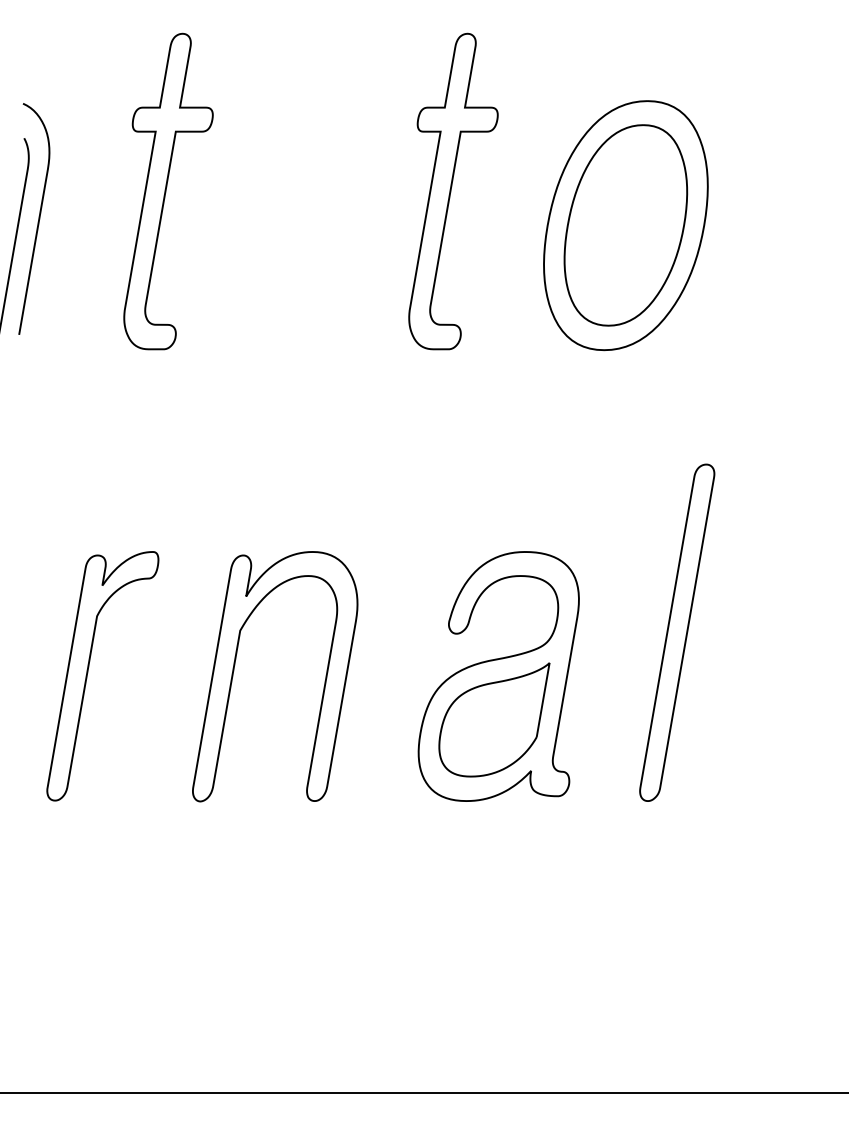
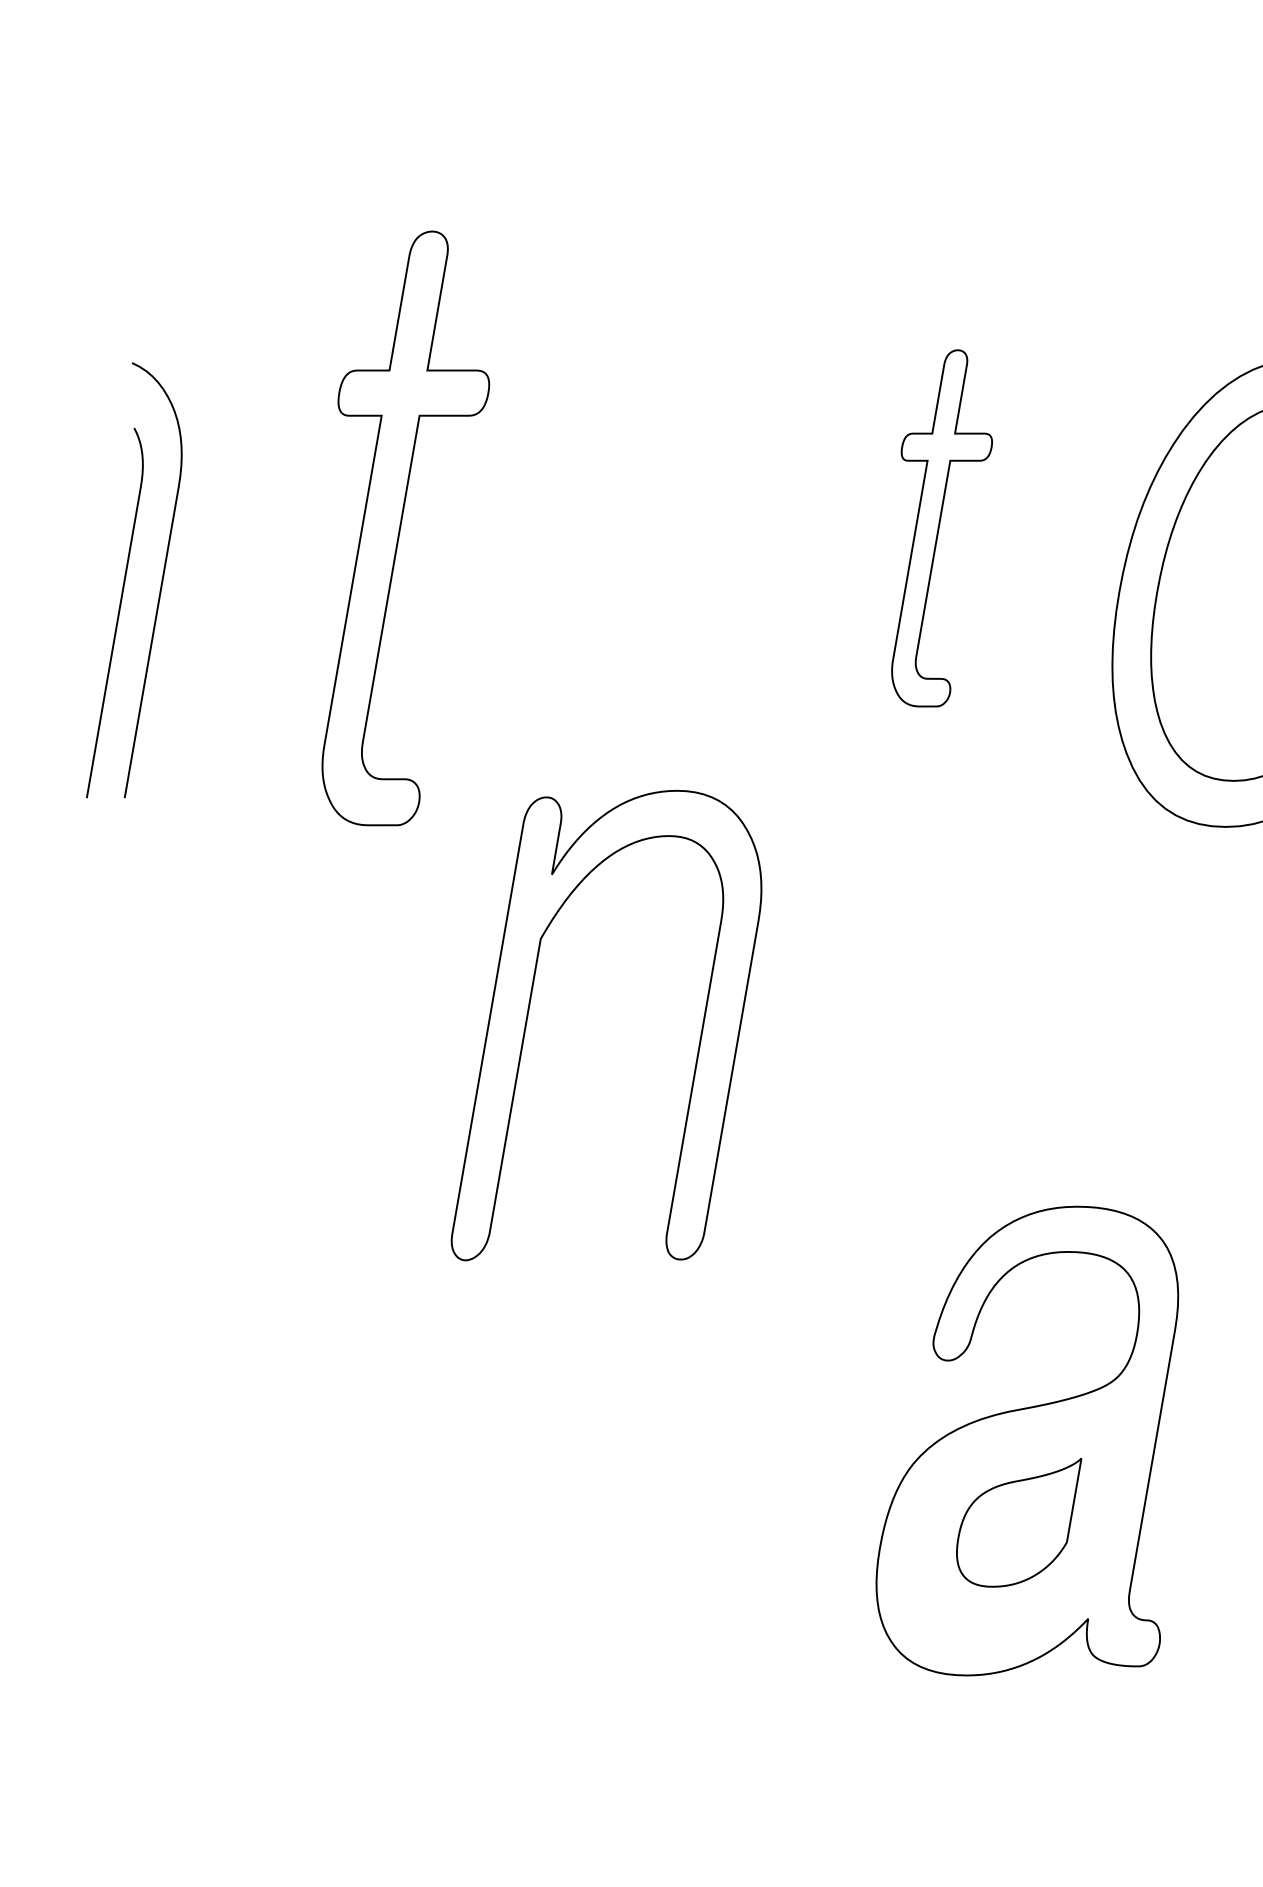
part: (453, 191) -> (942, 528), size x0.6
part: (234, 671) -> (529, 1015), moved
part: (88, 673) -> (255, 1435), removed
part: (494, 719) -> (1019, 1521), size x0.6

